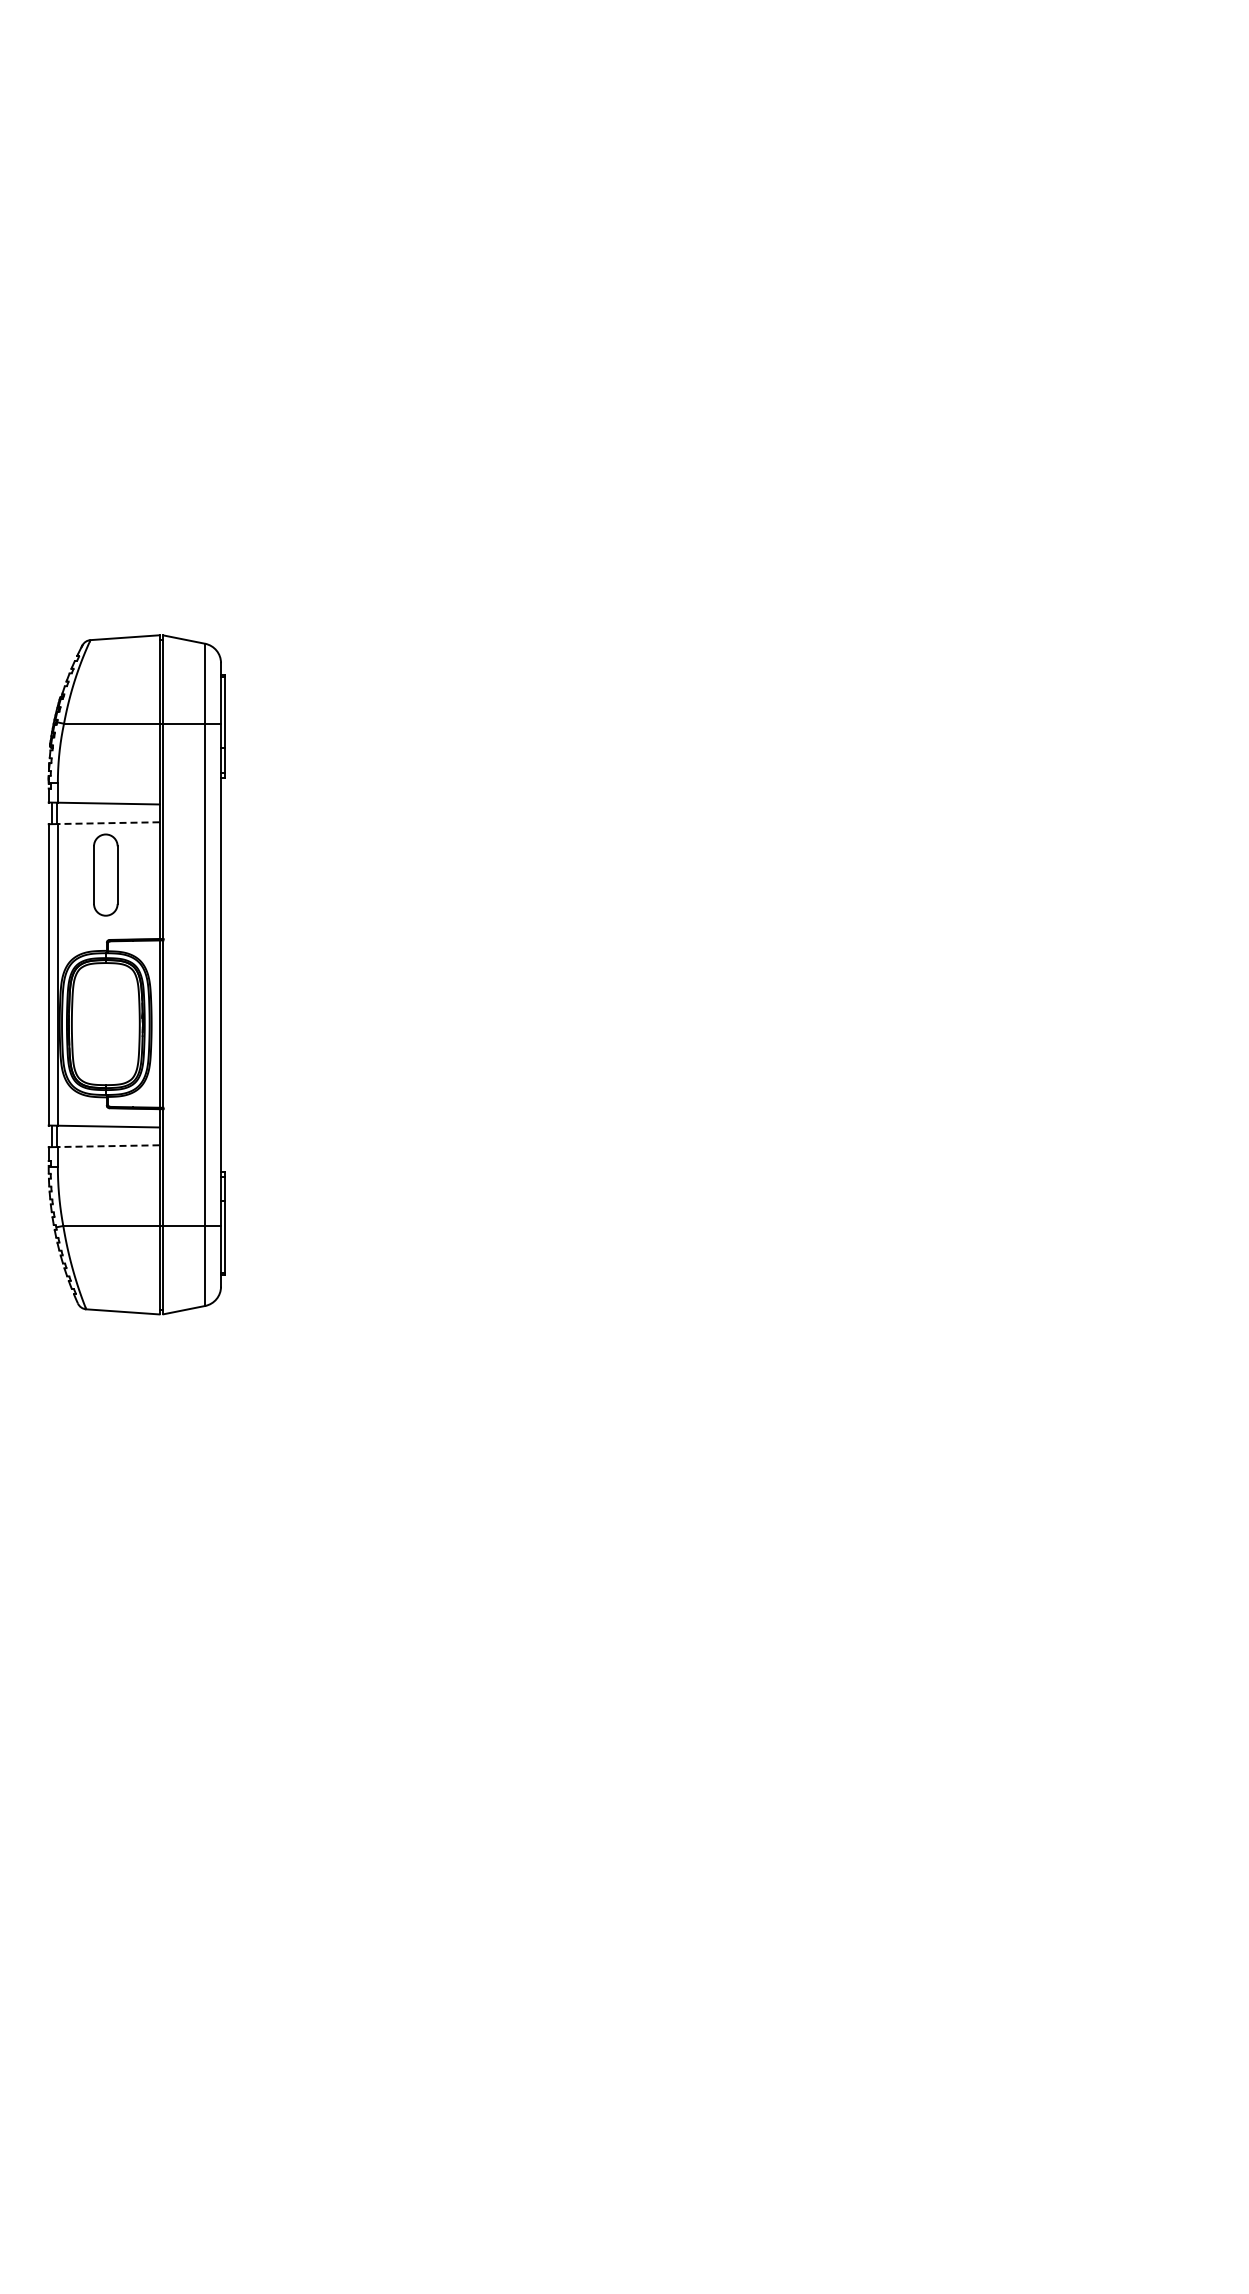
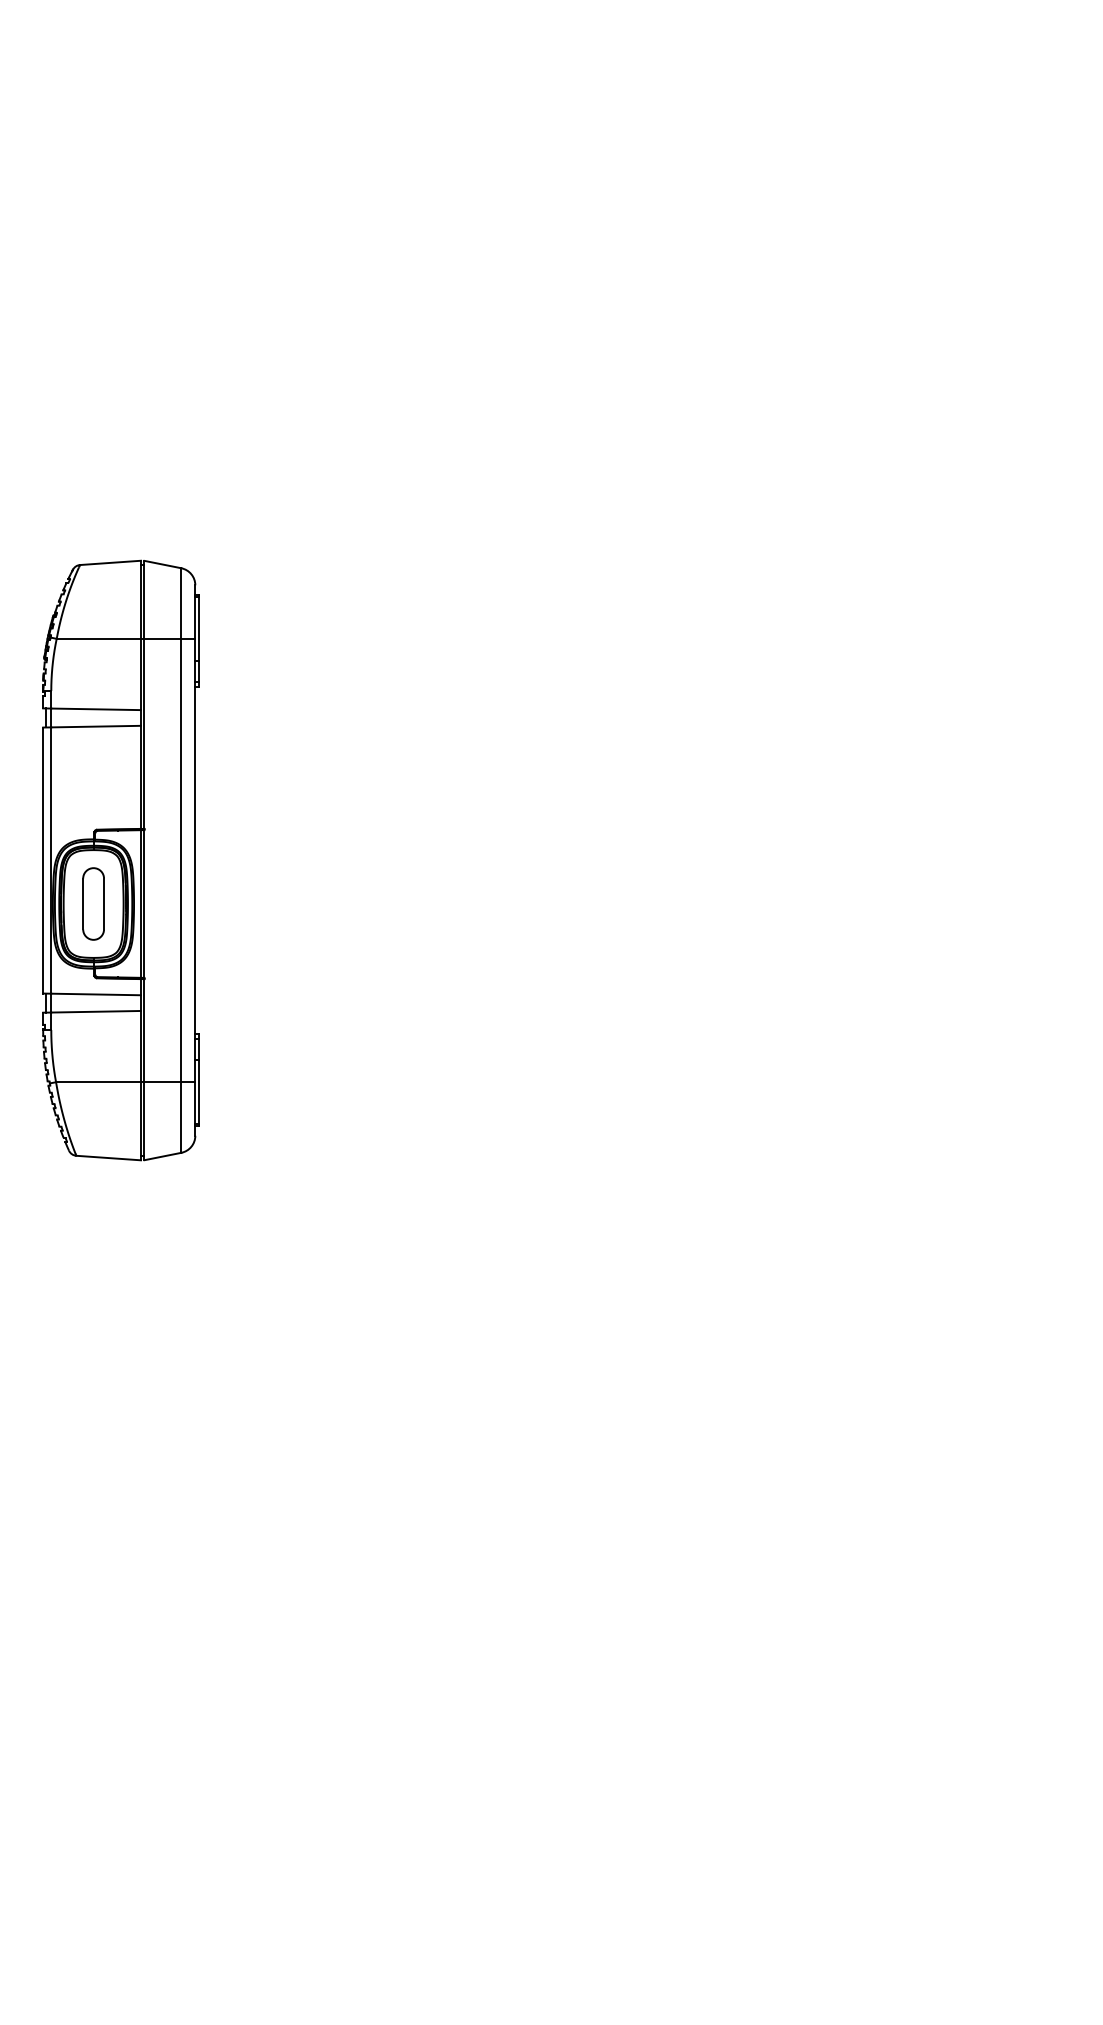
line: (108, 823) -> (95, 726), dashed -> solid
part: (105, 874) -> (93, 903), moved
line: (108, 1146) -> (95, 1012), dashed -> solid

